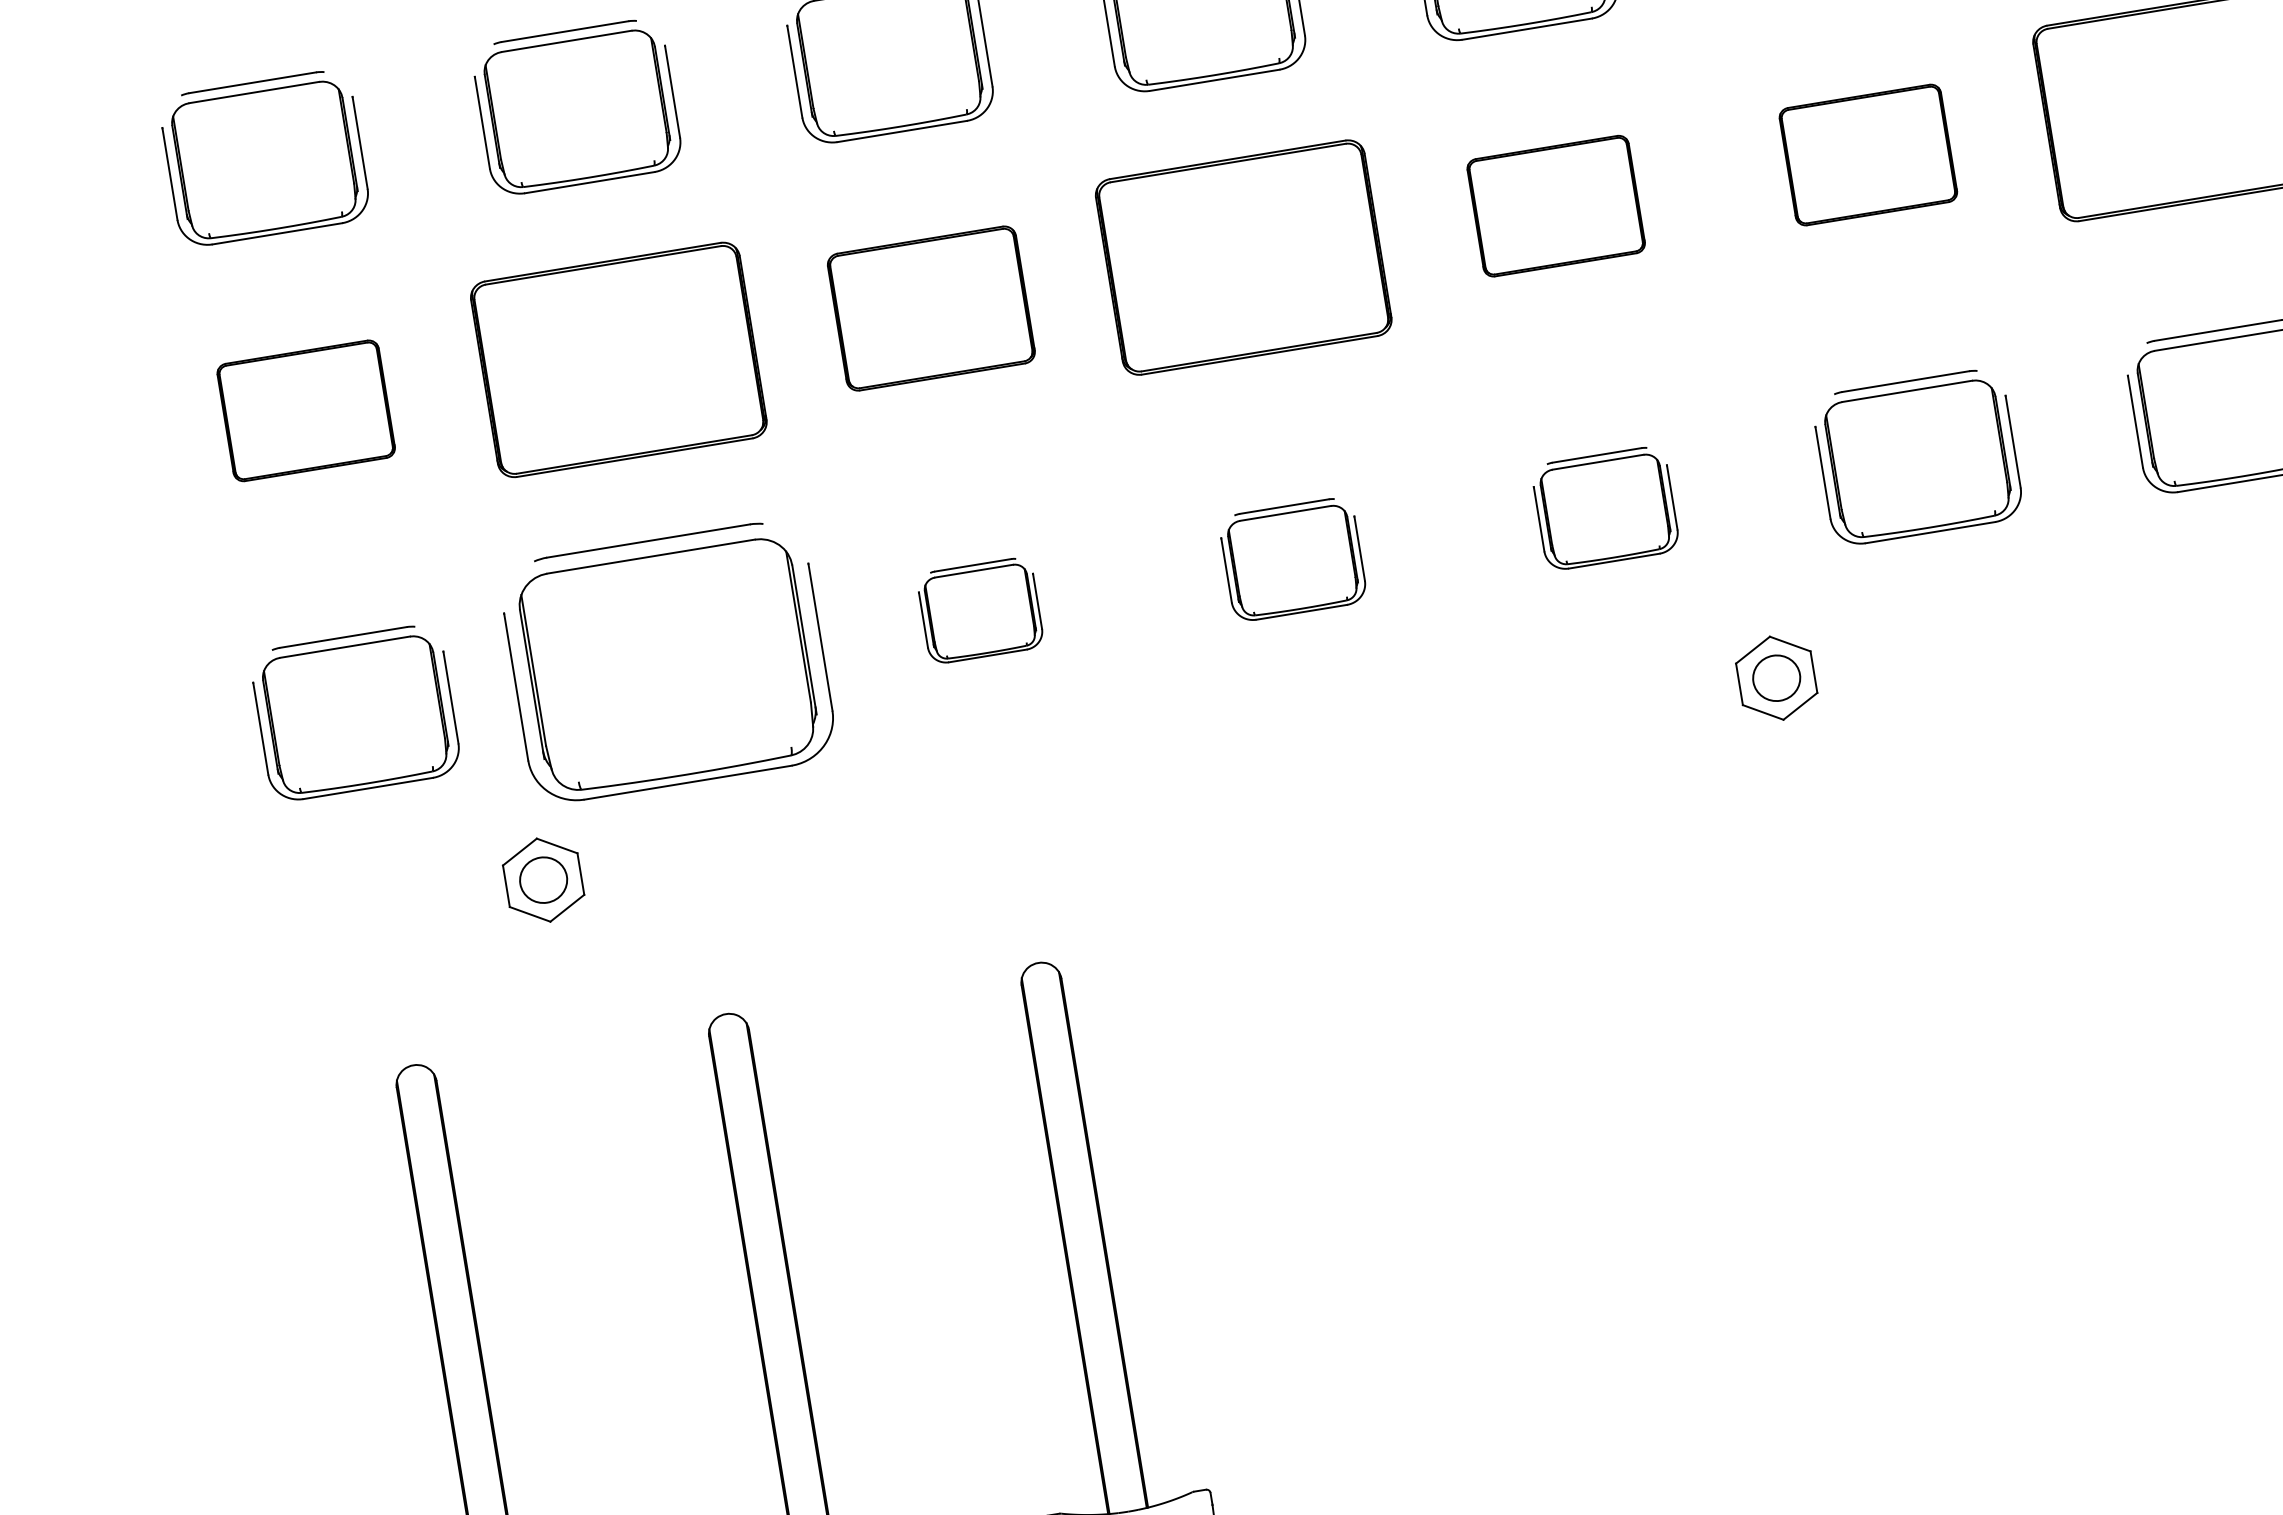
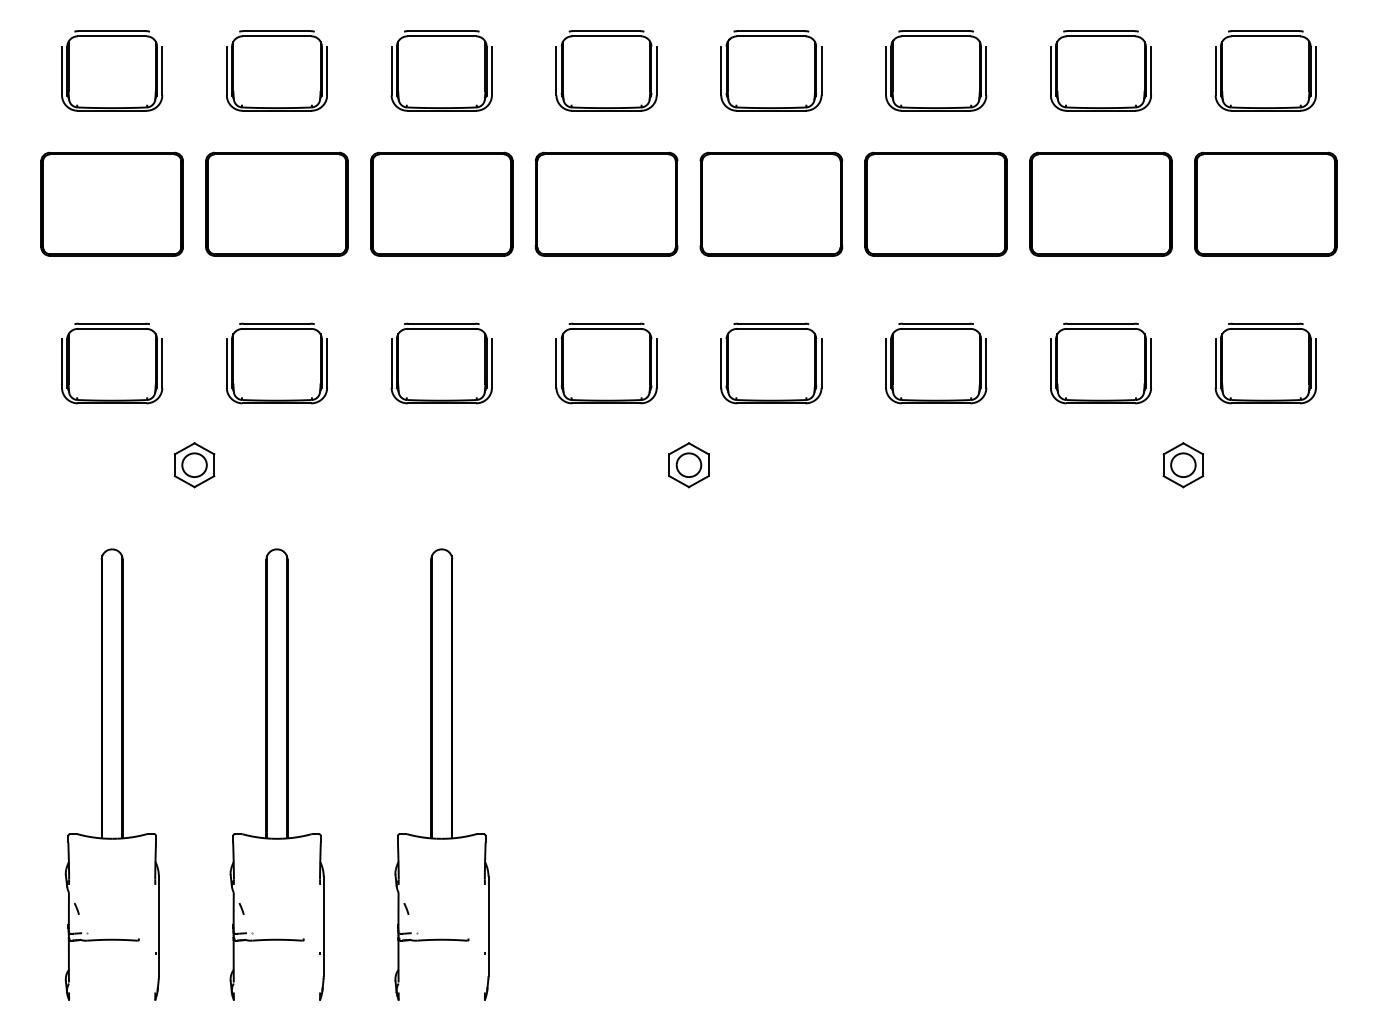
part: (1867, 153) -> (935, 203), size x1.67
part: (1556, 204) -> (771, 203), size x1.67
part: (930, 307) -> (441, 203), size x1.43
part: (304, 409) -> (111, 203), size x1.67
part: (1605, 508) -> (771, 363), size x1.43
part: (1292, 559) -> (606, 363), size x1.43
part: (980, 610) -> (441, 363), size x1.67
part: (667, 661) -> (276, 363), size x0.62
part: (1775, 678) -> (688, 465), moved

